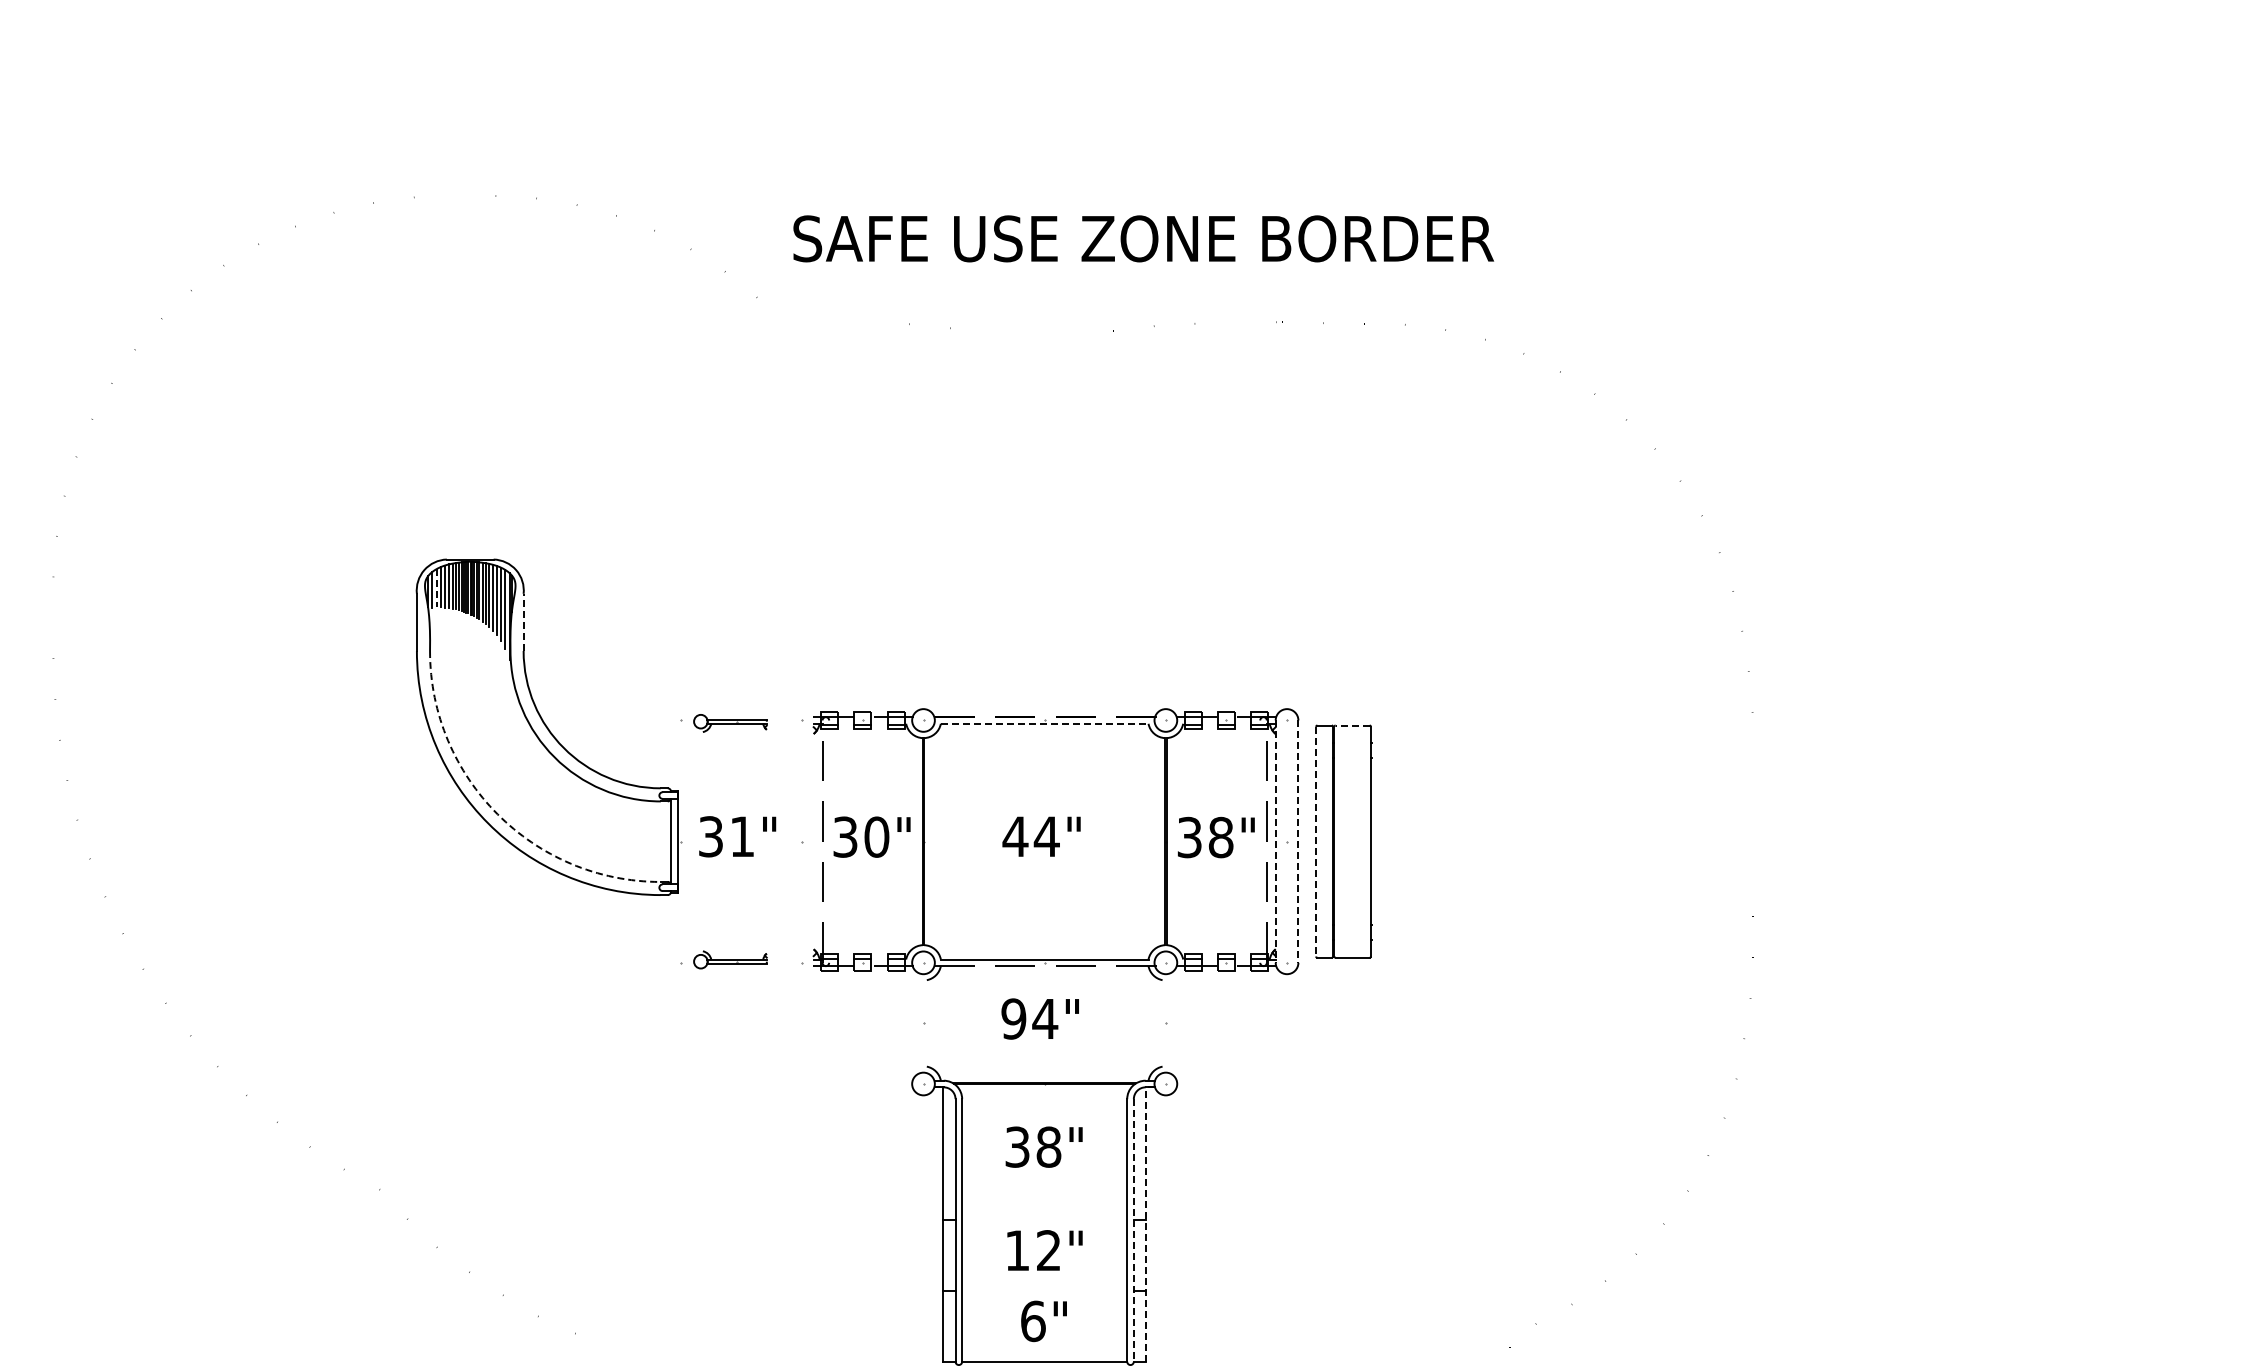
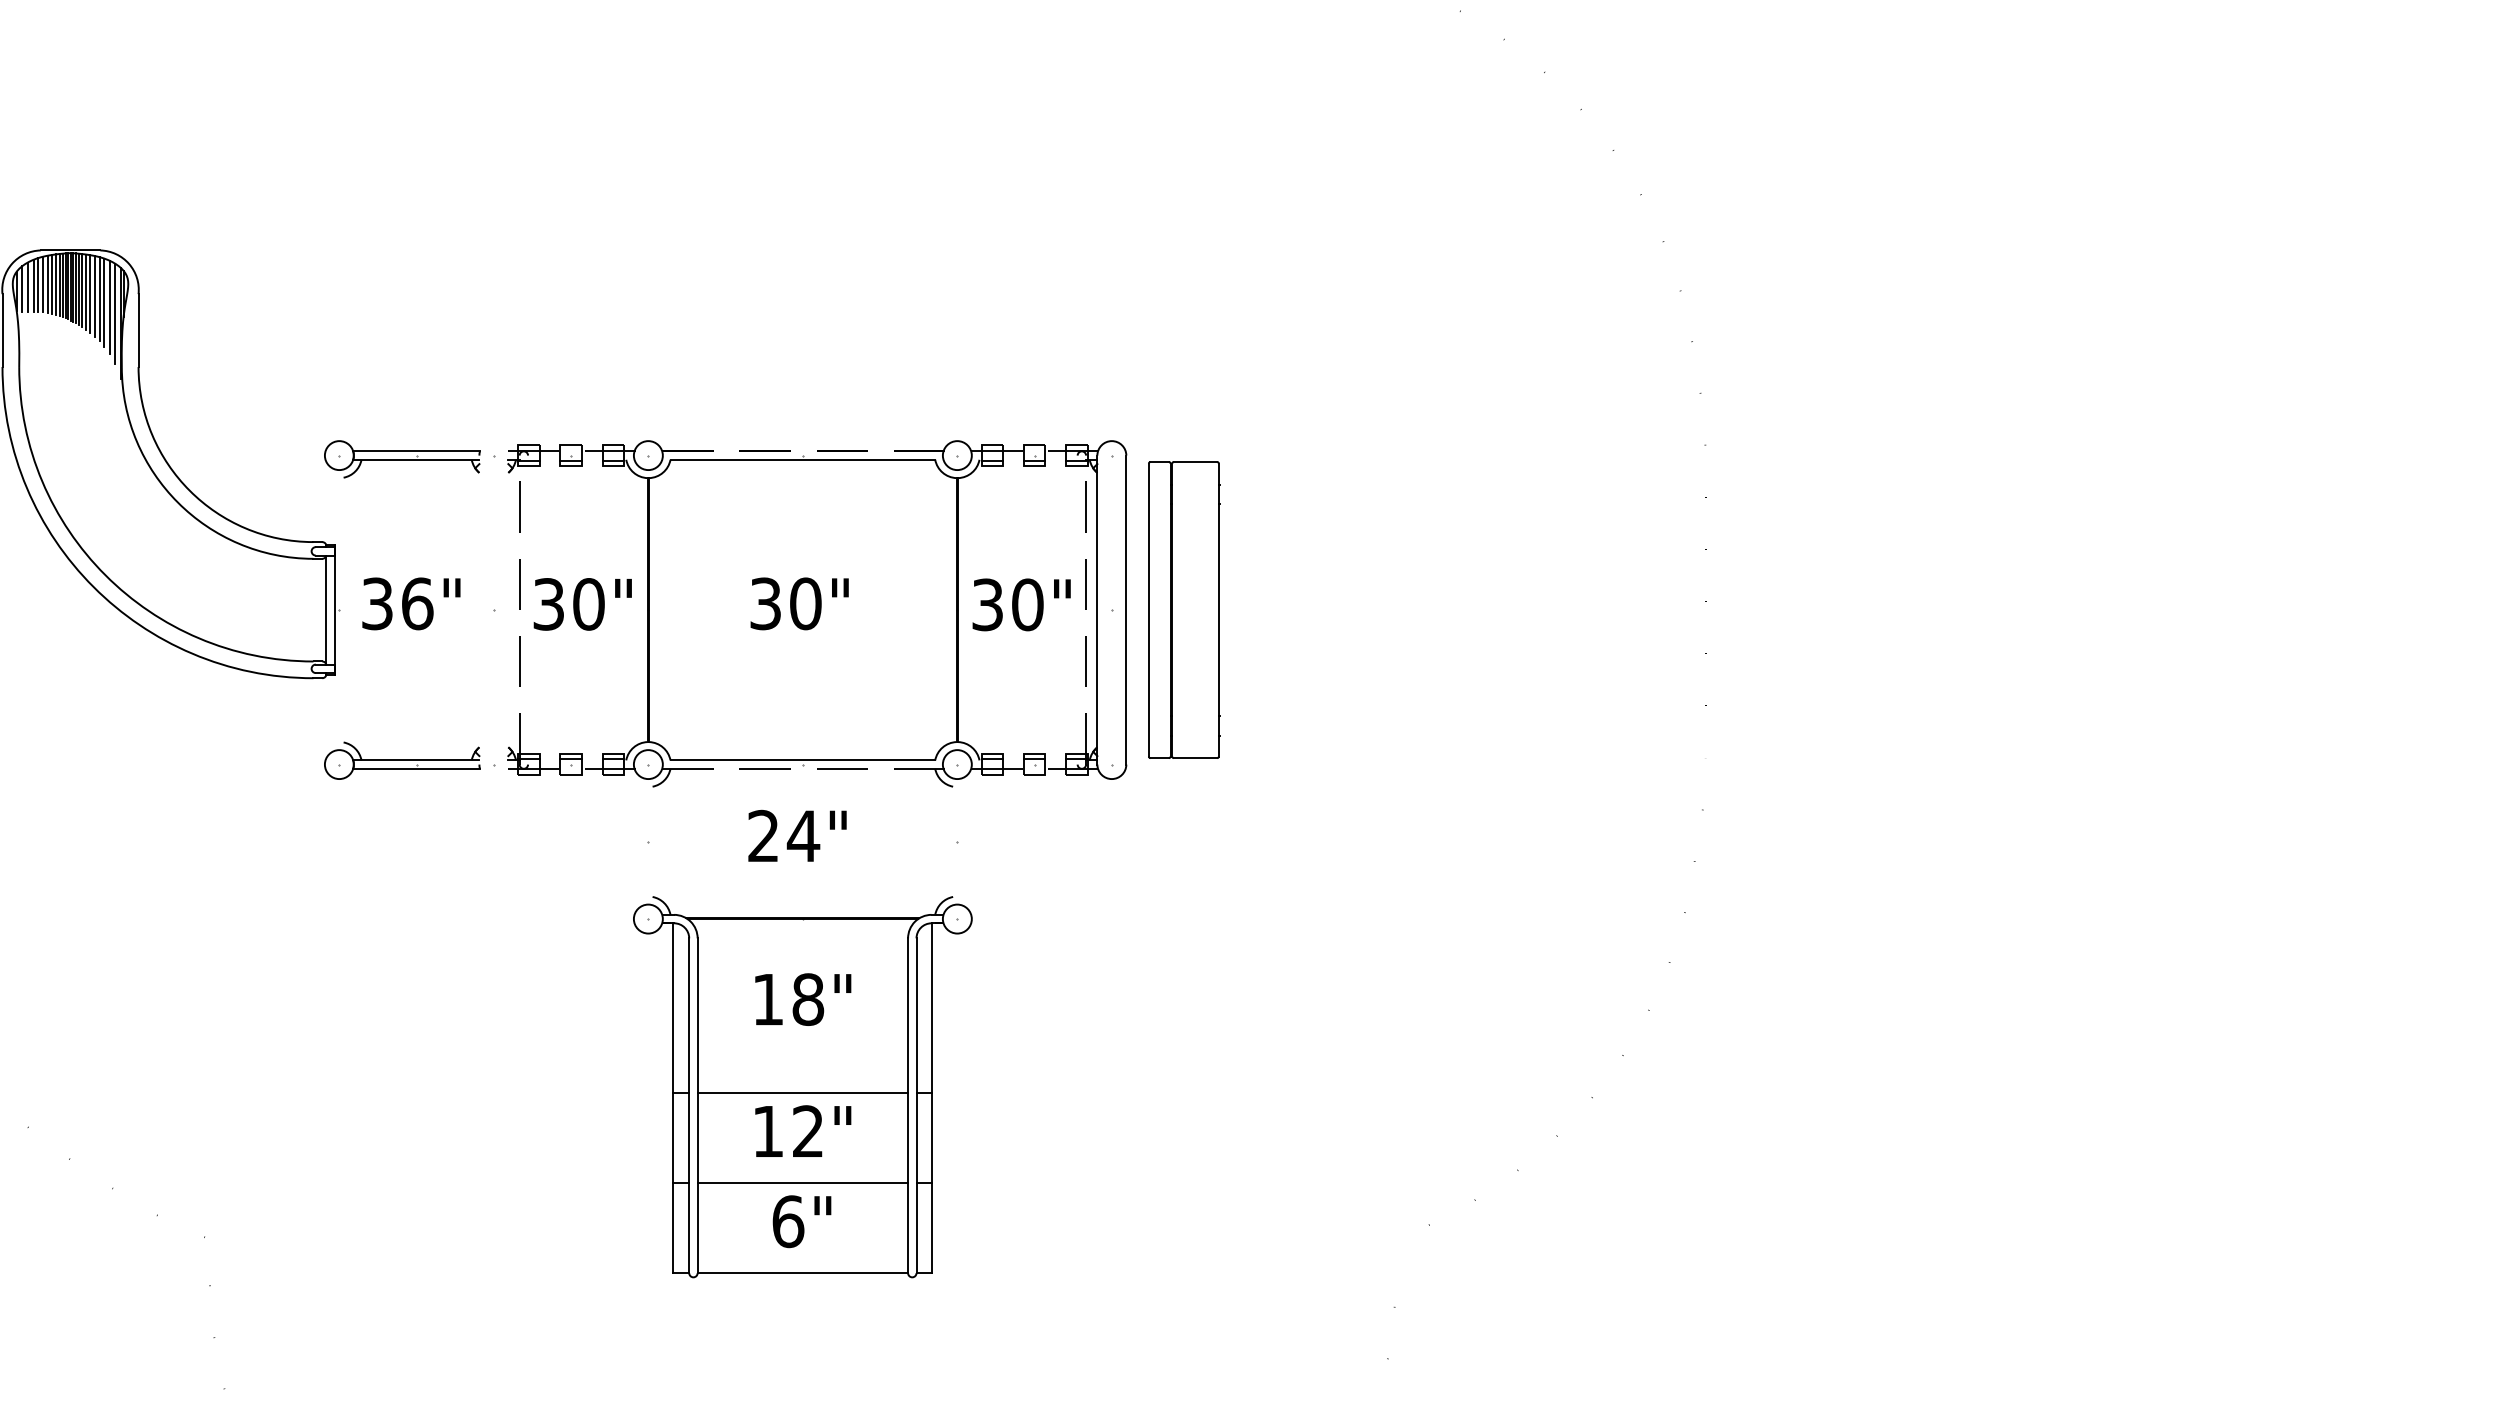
line: (436, 588) -> (27, 287), dashed -> solid
line: (523, 622) -> (138, 330), dashed -> solid
part: (730, 723) -> (402, 459), size x1.67
line: (1044, 723) -> (802, 459), dashed -> solid
line: (1352, 725) -> (1195, 462), dashed -> solid
arc: (497, 814) -> (105, 575), dashed -> solid
text: (742, 836) -> (417, 603), 31" -> 36"
text: (1030, 836) -> (784, 603), 44" -> 30"
text: (1220, 837) -> (1027, 604), 38" -> 30"
line: (1316, 841) -> (1149, 609), dashed -> solid
line: (1275, 842) -> (1097, 611), dashed -> solid
line: (1298, 842) -> (1126, 611), dashed -> solid
part: (730, 959) -> (402, 760), size x1.67
text: (1013, 1018) -> (763, 835), 94" -> 24"
text: (1017, 1146) -> (768, 998), 38" -> 18"
line: (1044, 1220) -> (802, 1093), added
line: (1146, 1224) -> (932, 1098), dashed -> solid
line: (1133, 1230) -> (916, 1105), dashed -> solid
line: (1044, 1291) -> (802, 1183), added

